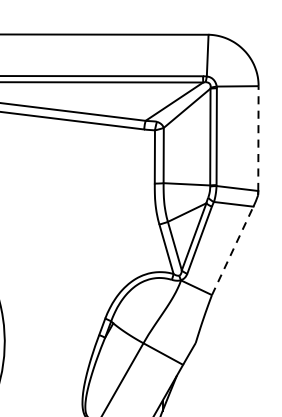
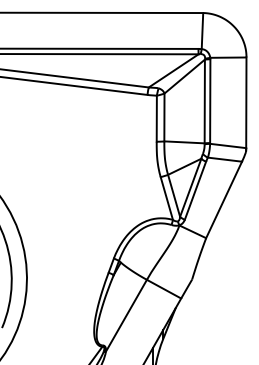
line: (258, 138) -> (246, 102), dashed -> solid
line: (233, 250) -> (224, 199), dashed -> solid

